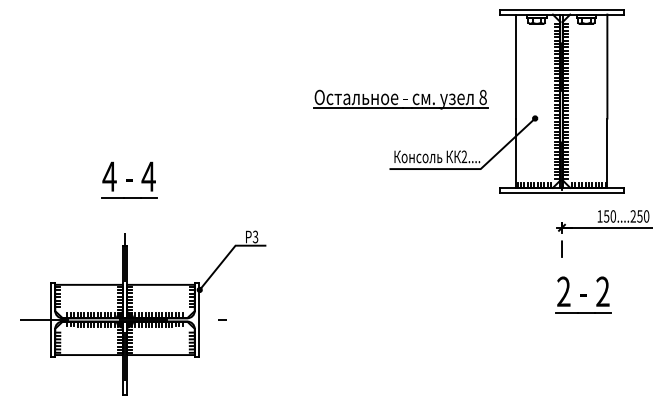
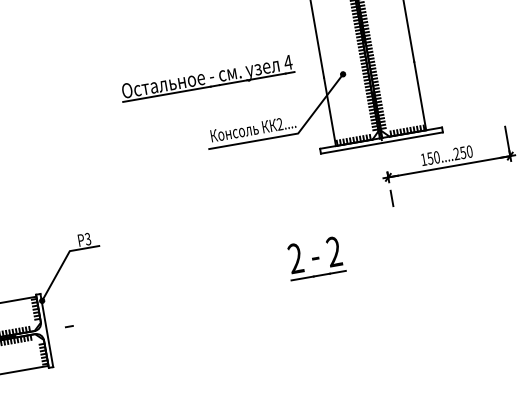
text: (483, 97) -> (288, 62), 8 -> 4
part: (583, 294) -> (315, 257), moved

